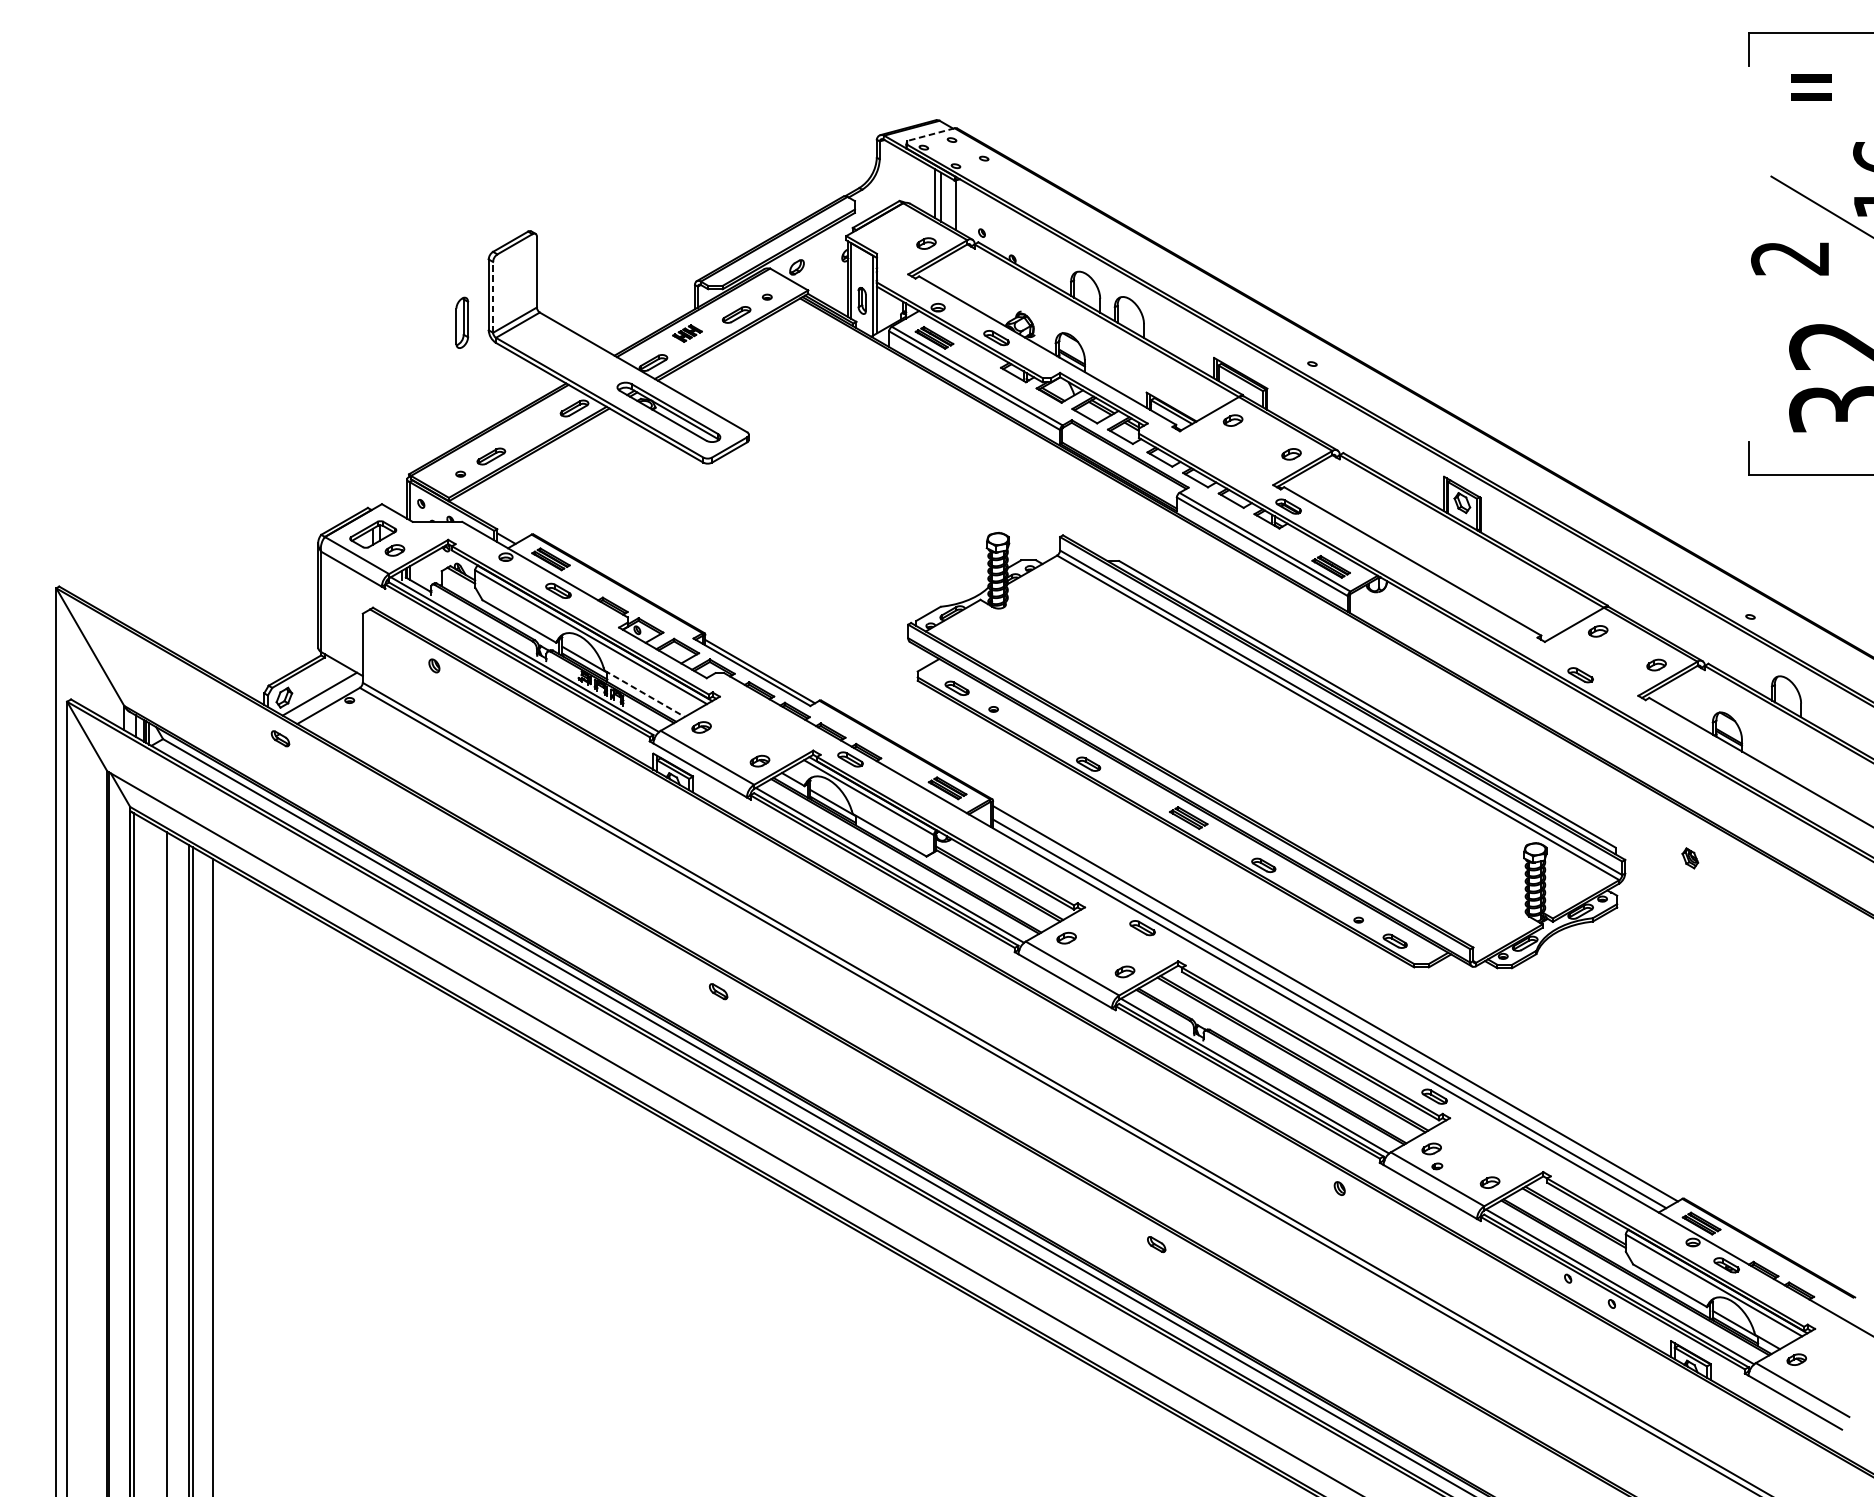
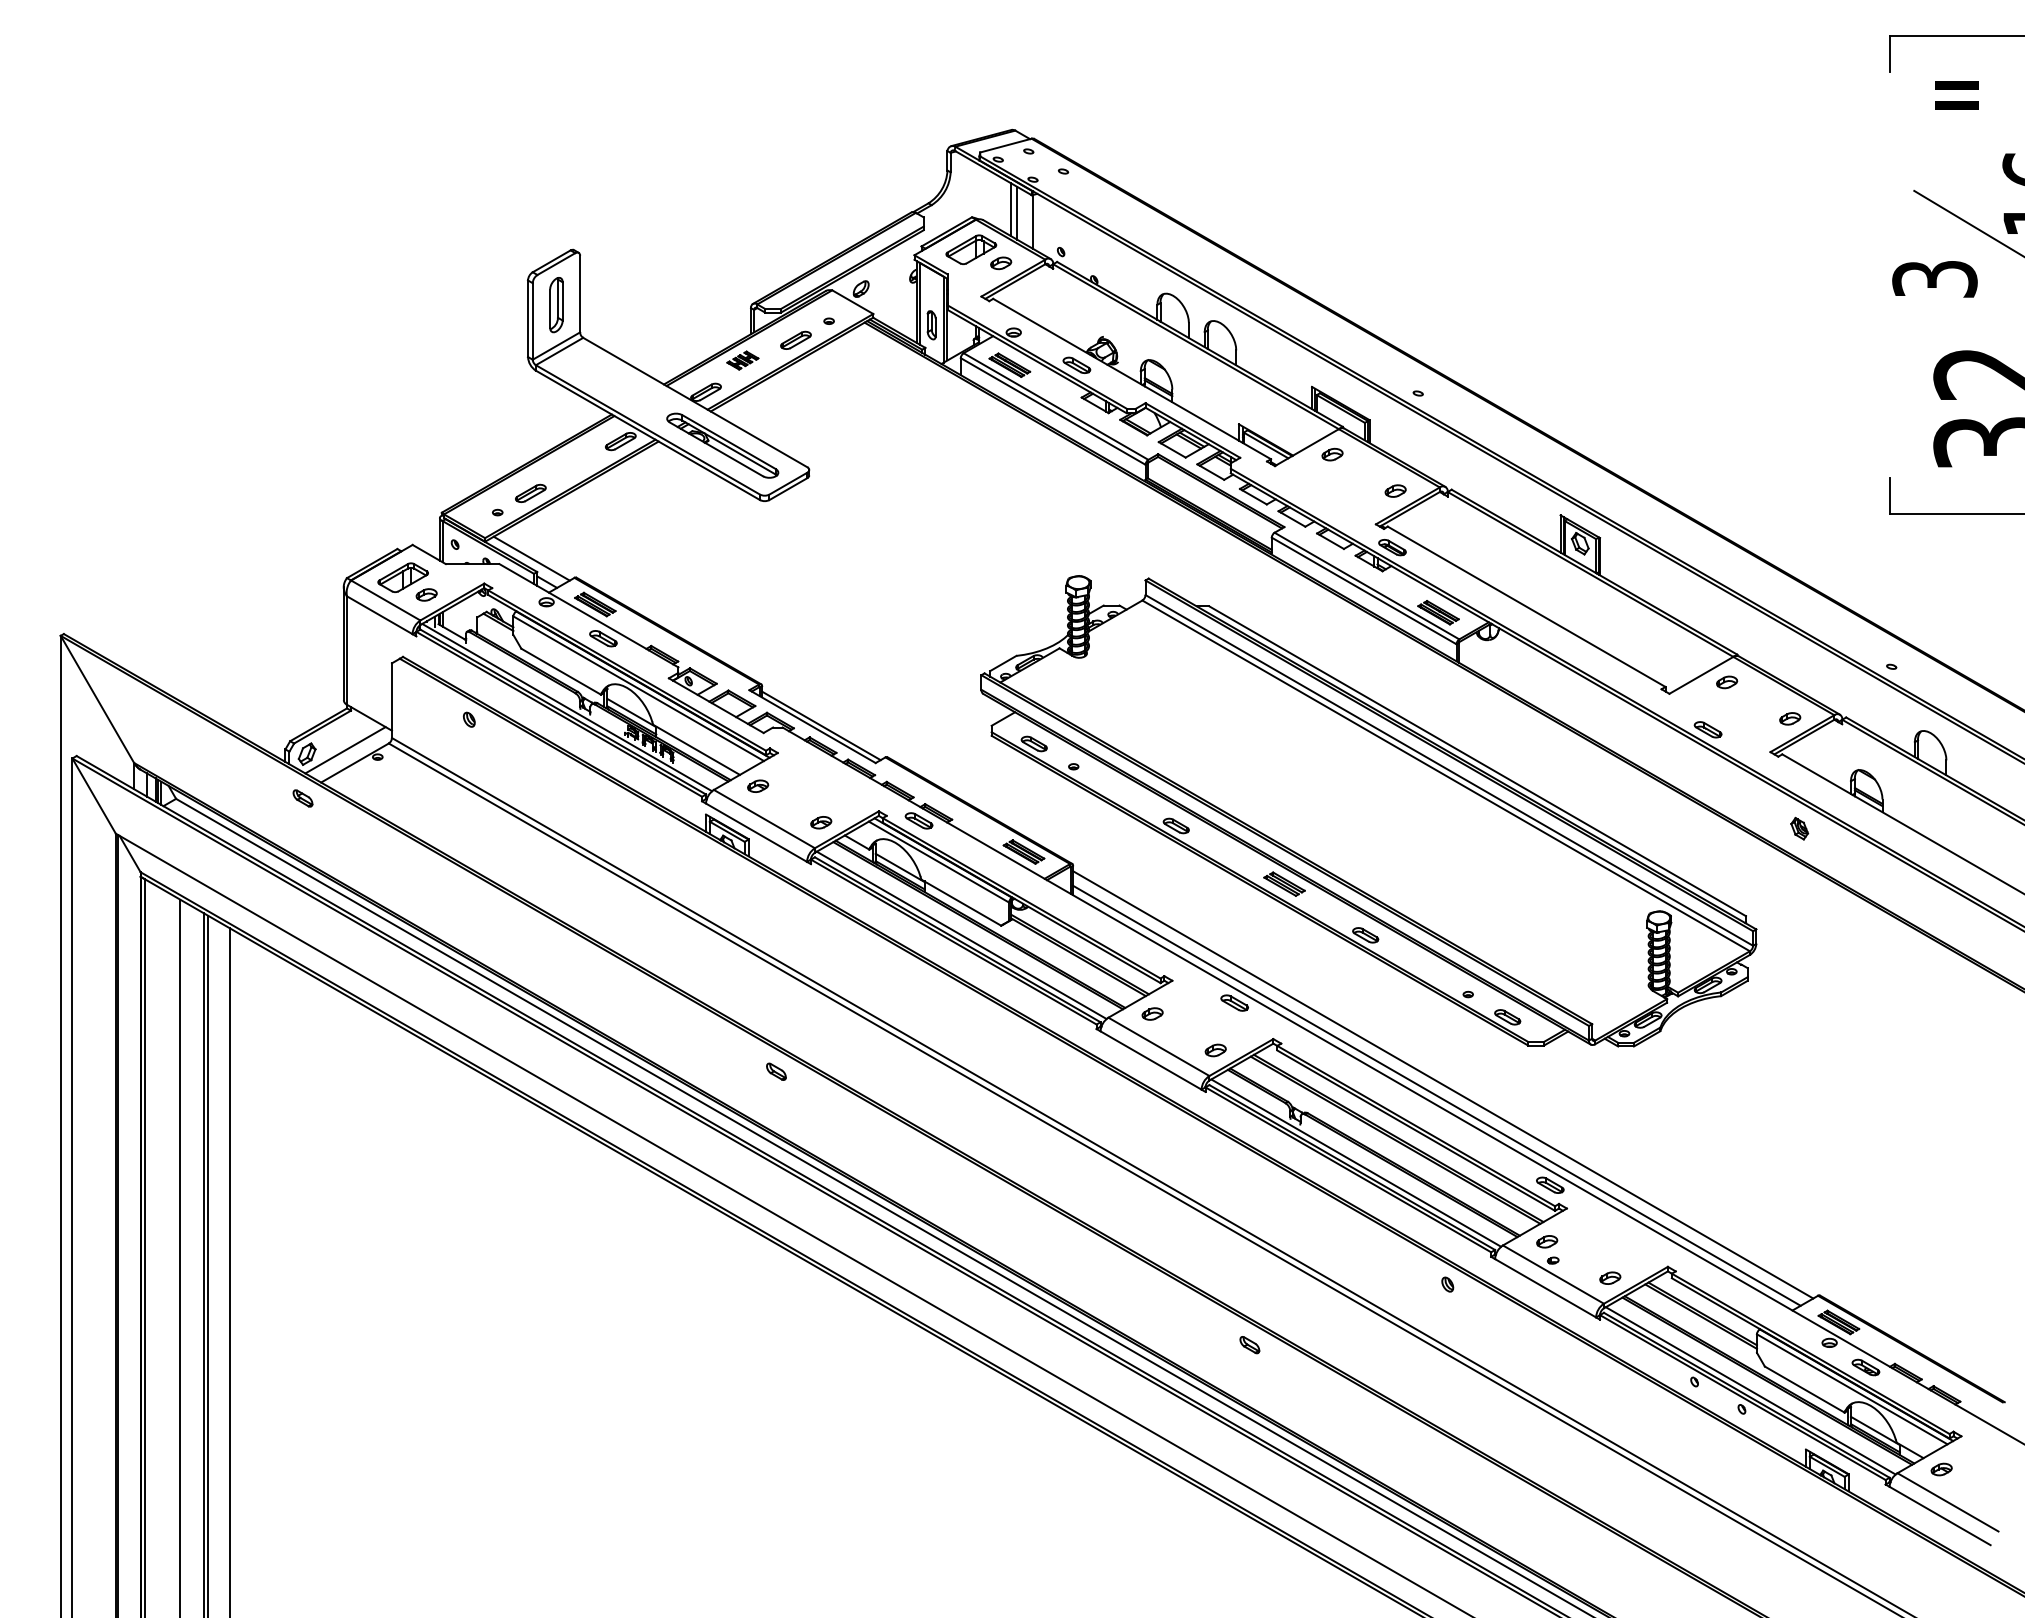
line: (930, 134) -> (1005, 145), dashed -> solid
part: (899, 230) -> (971, 249), added
text: (1790, 258) -> (1934, 279), 2 -> 3
line: (492, 296) -> (532, 320), dashed -> solid
part: (462, 323) -> (556, 305), moved
line: (491, 516) -> (531, 558), added
line: (645, 694) -> (697, 750), dashed -> solid
part: (1690, 858) -> (1799, 828), moved

